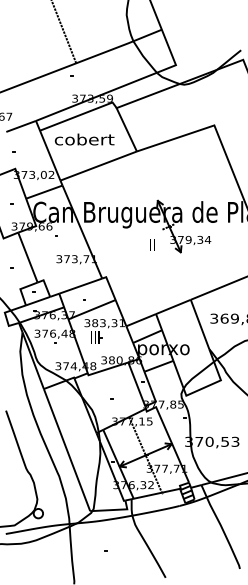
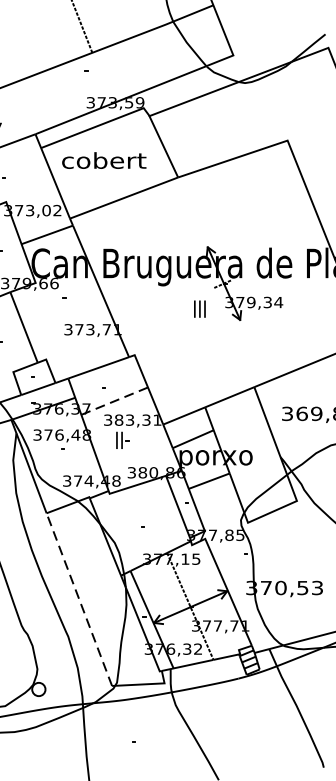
text: (152, 244) -> (200, 308), II -> III
line: (91, 309) -> (113, 400), solid -> dashed
text: (95, 337) -> (119, 440), III -> II
line: (66, 449) -> (78, 598), solid -> dashed

